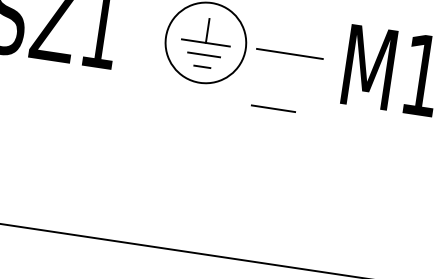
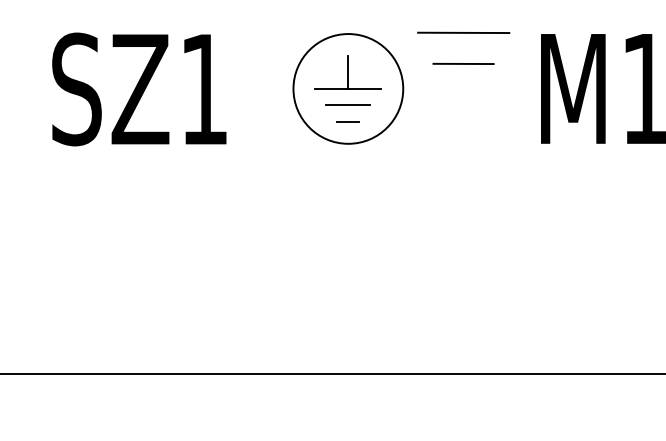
line: (289, 53) -> (463, 32), moved
line: (273, 108) -> (463, 63), moved

